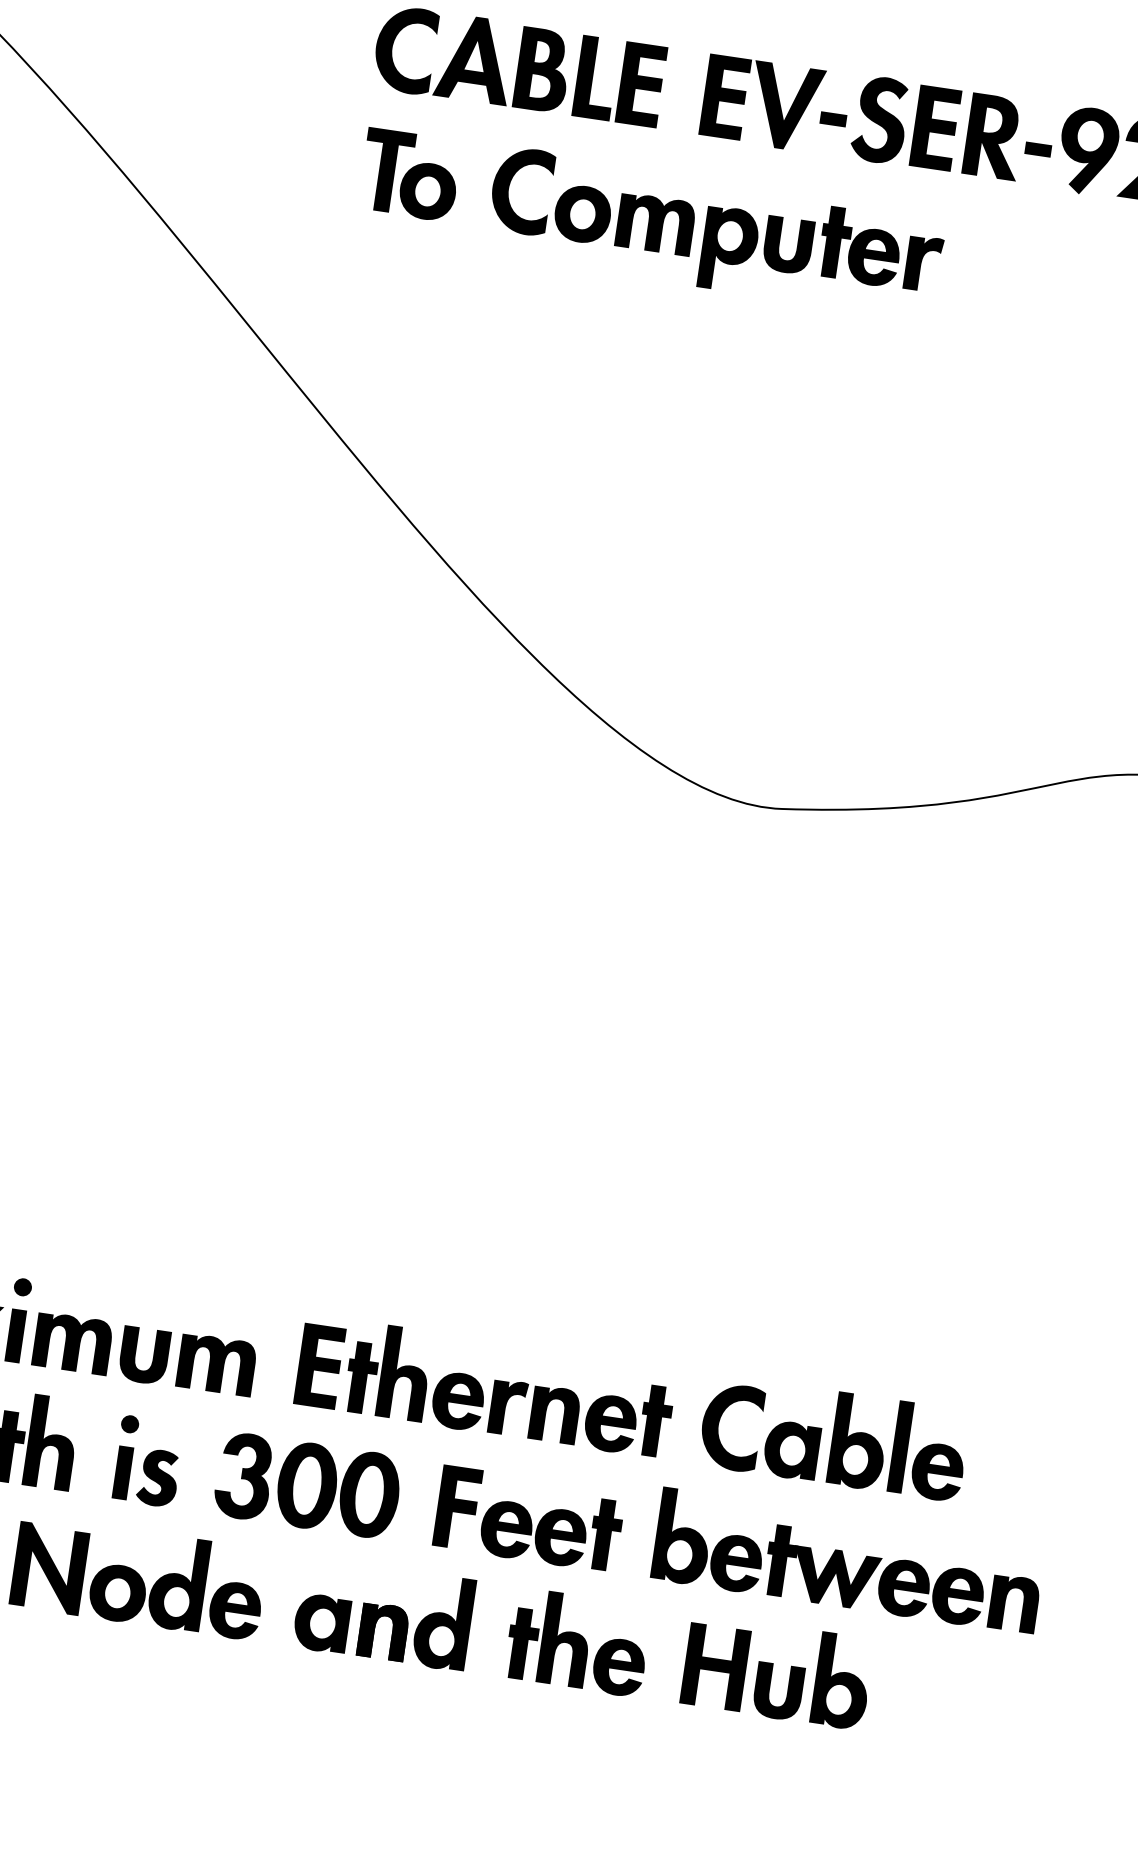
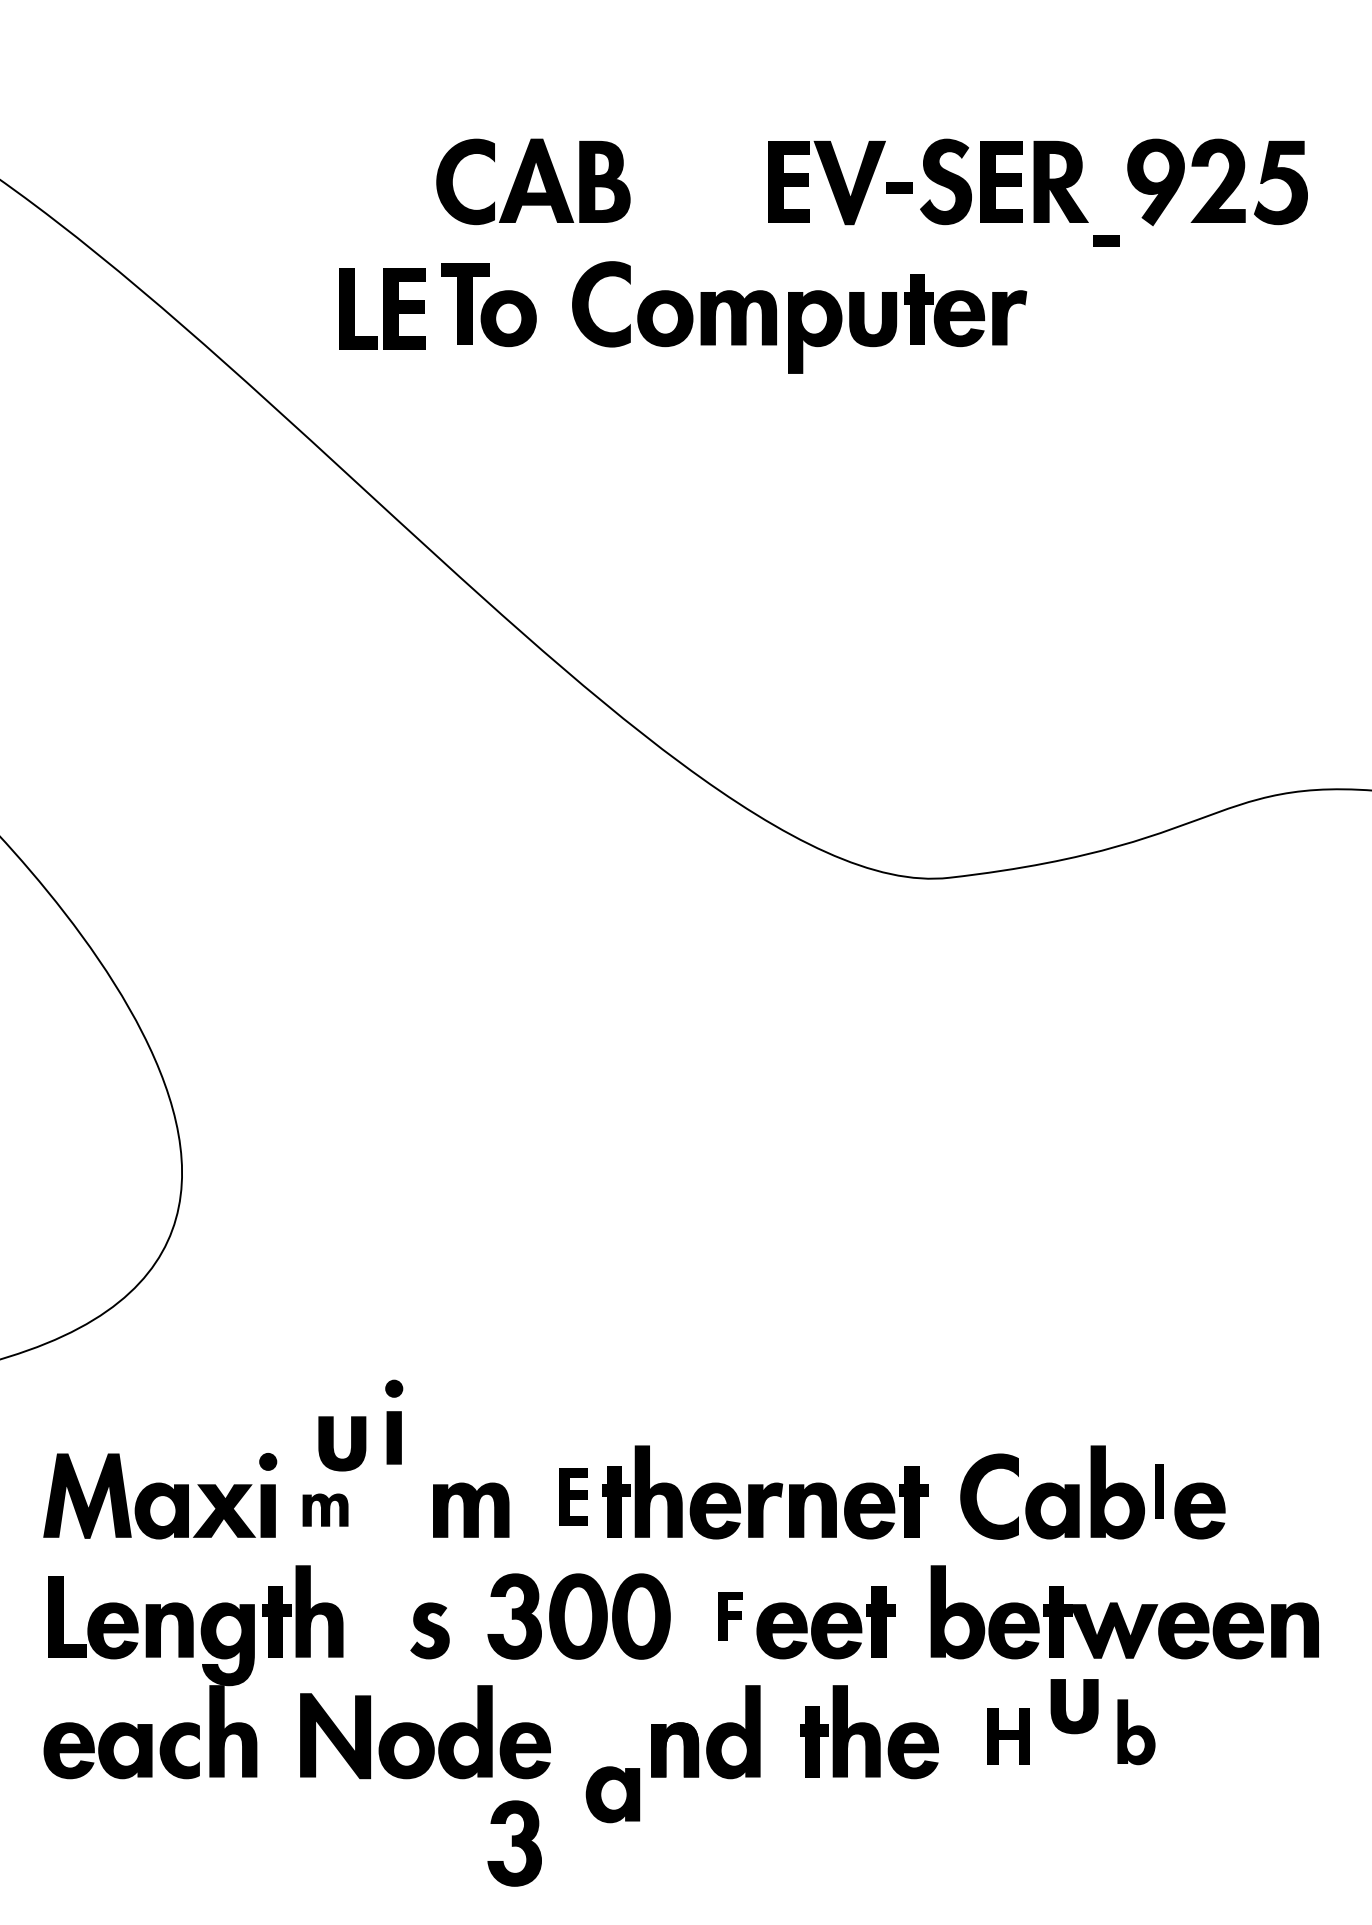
part: (619, 81) -> (382, 308), moved
part: (1038, 149) -> (1106, 240), moved
part: (72, 1342) -> (325, 1509), size x0.6
part: (135, 1354) -> (333, 1443), moved
part: (319, 1366) -> (573, 1496), size x0.7
part: (900, 1446) -> (1159, 1491), size x0.6
part: (125, 1456) -> (394, 1421), moved
part: (457, 1507) -> (730, 1616), size x0.6
part: (321, 1623) -> (612, 1794), moved
part: (715, 1667) -> (1008, 1736), size x0.7
part: (842, 1681) -> (1136, 1732), size x0.7
part: (769, 1690) -> (1065, 1706), moved
part: (210, 1700) -> (514, 1843), added

